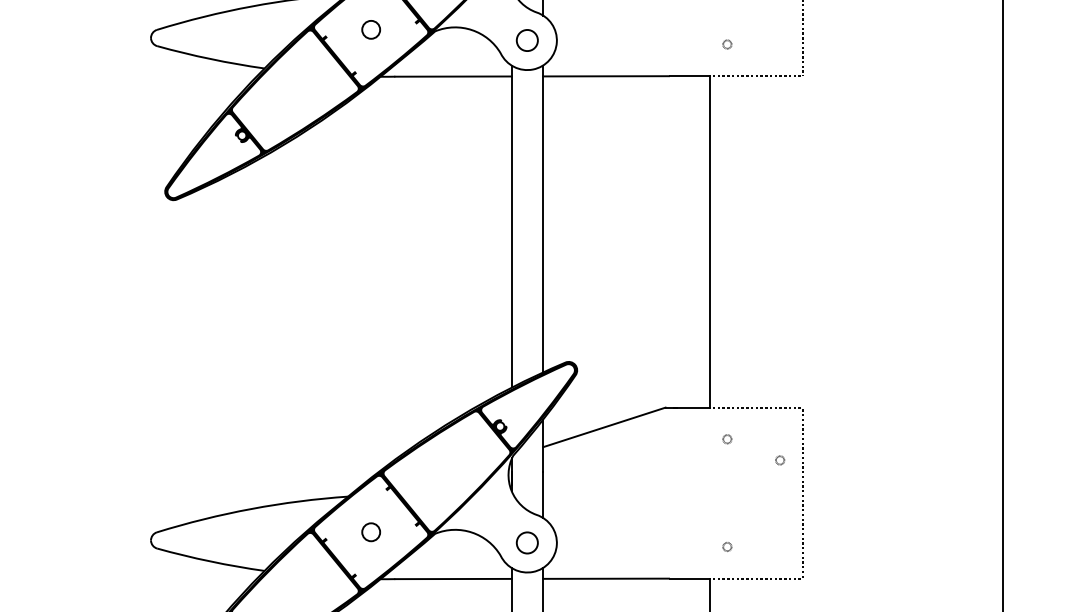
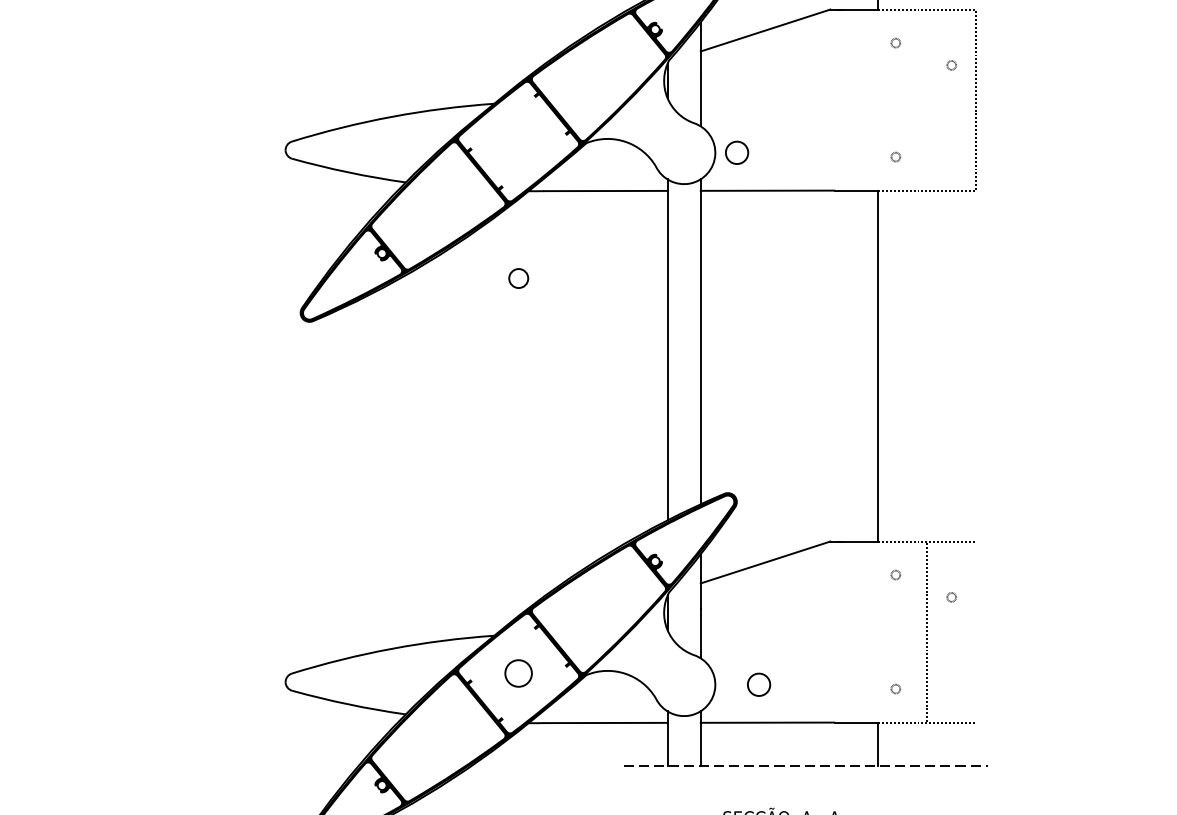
circle: (370, 29) -> (518, 278), moved
circle: (527, 40) -> (737, 152), moved
line: (803, 492) -> (927, 631), moved
circle: (370, 532) -> (518, 673), size x1.4
circle: (527, 542) -> (759, 684), moved

